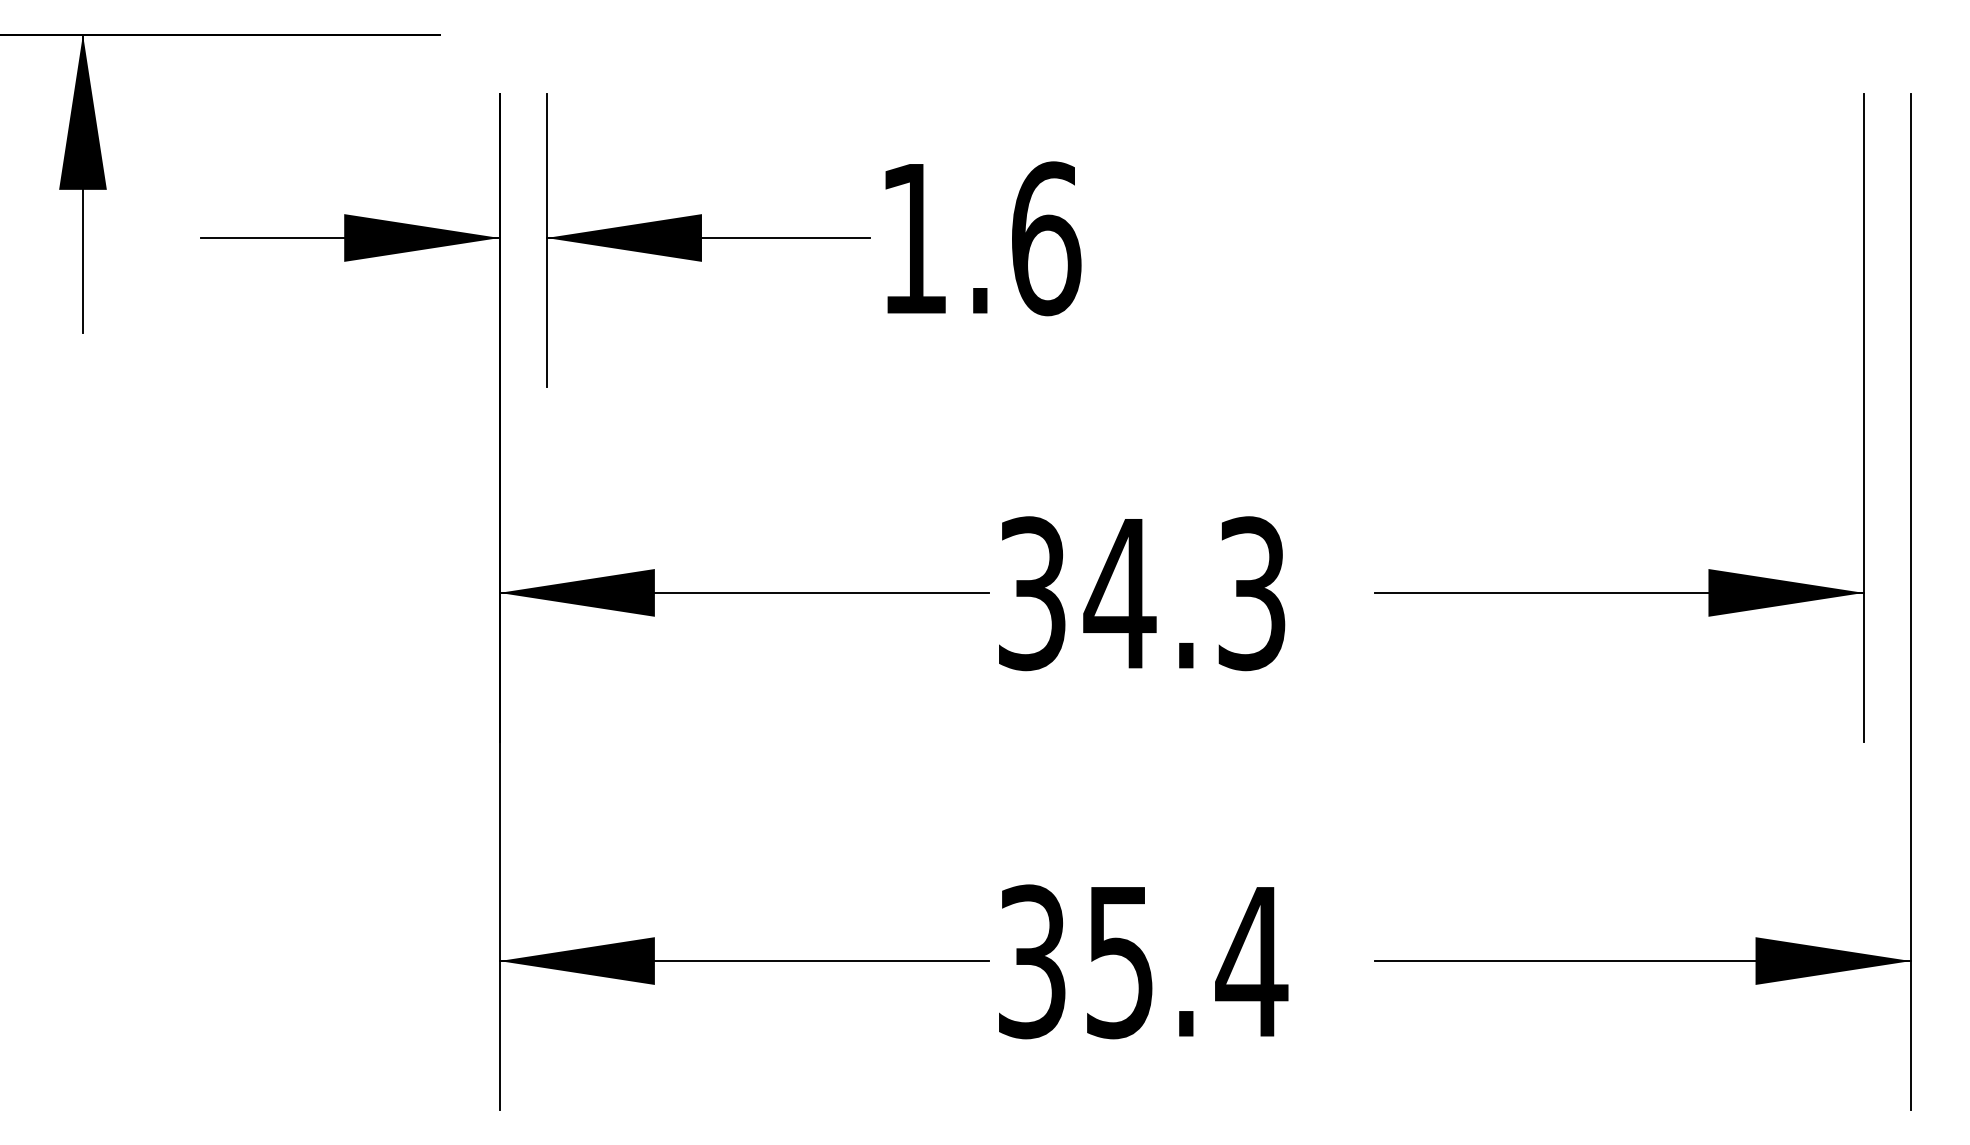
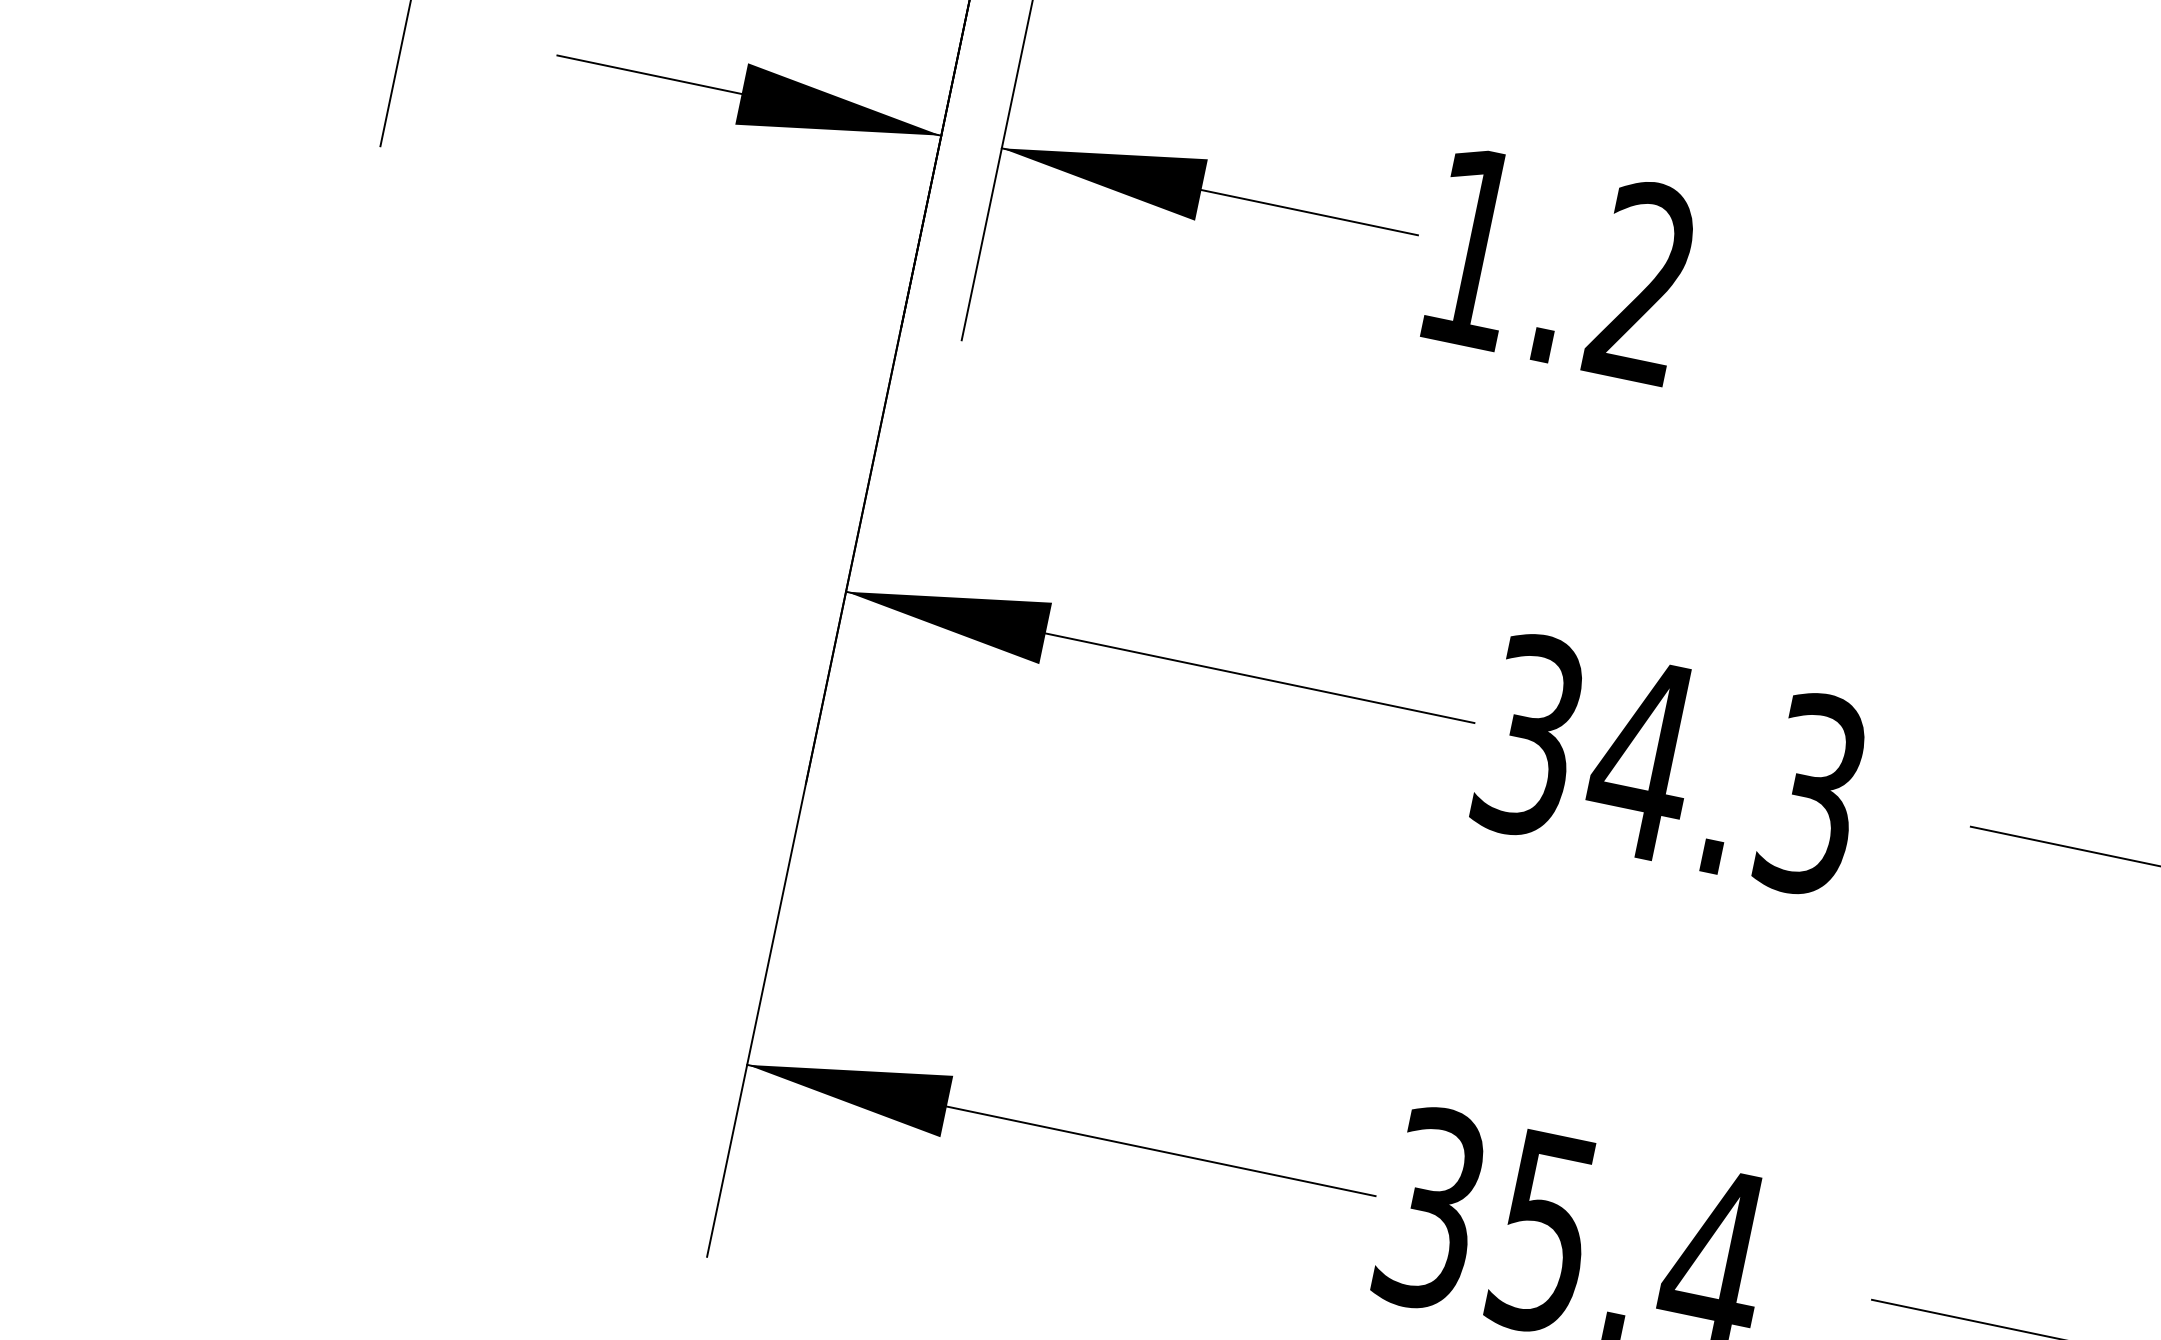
text: (1046, 238) -> (1644, 283), 1.6 -> 1.2

